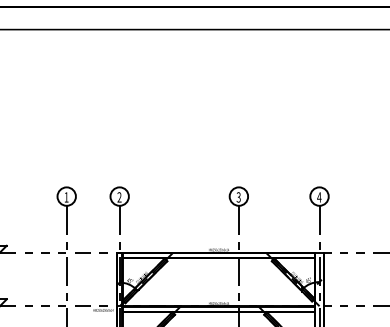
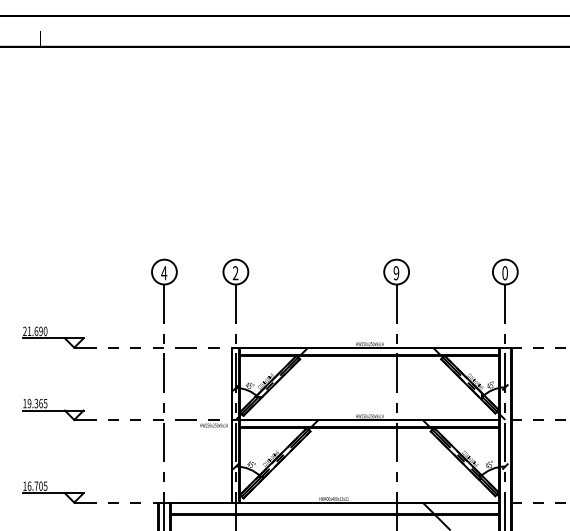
text: (66, 197) -> (164, 273), 1 -> 4
text: (238, 197) -> (396, 273), 3 -> 9
text: (319, 197) -> (505, 273), 4 -> 0

